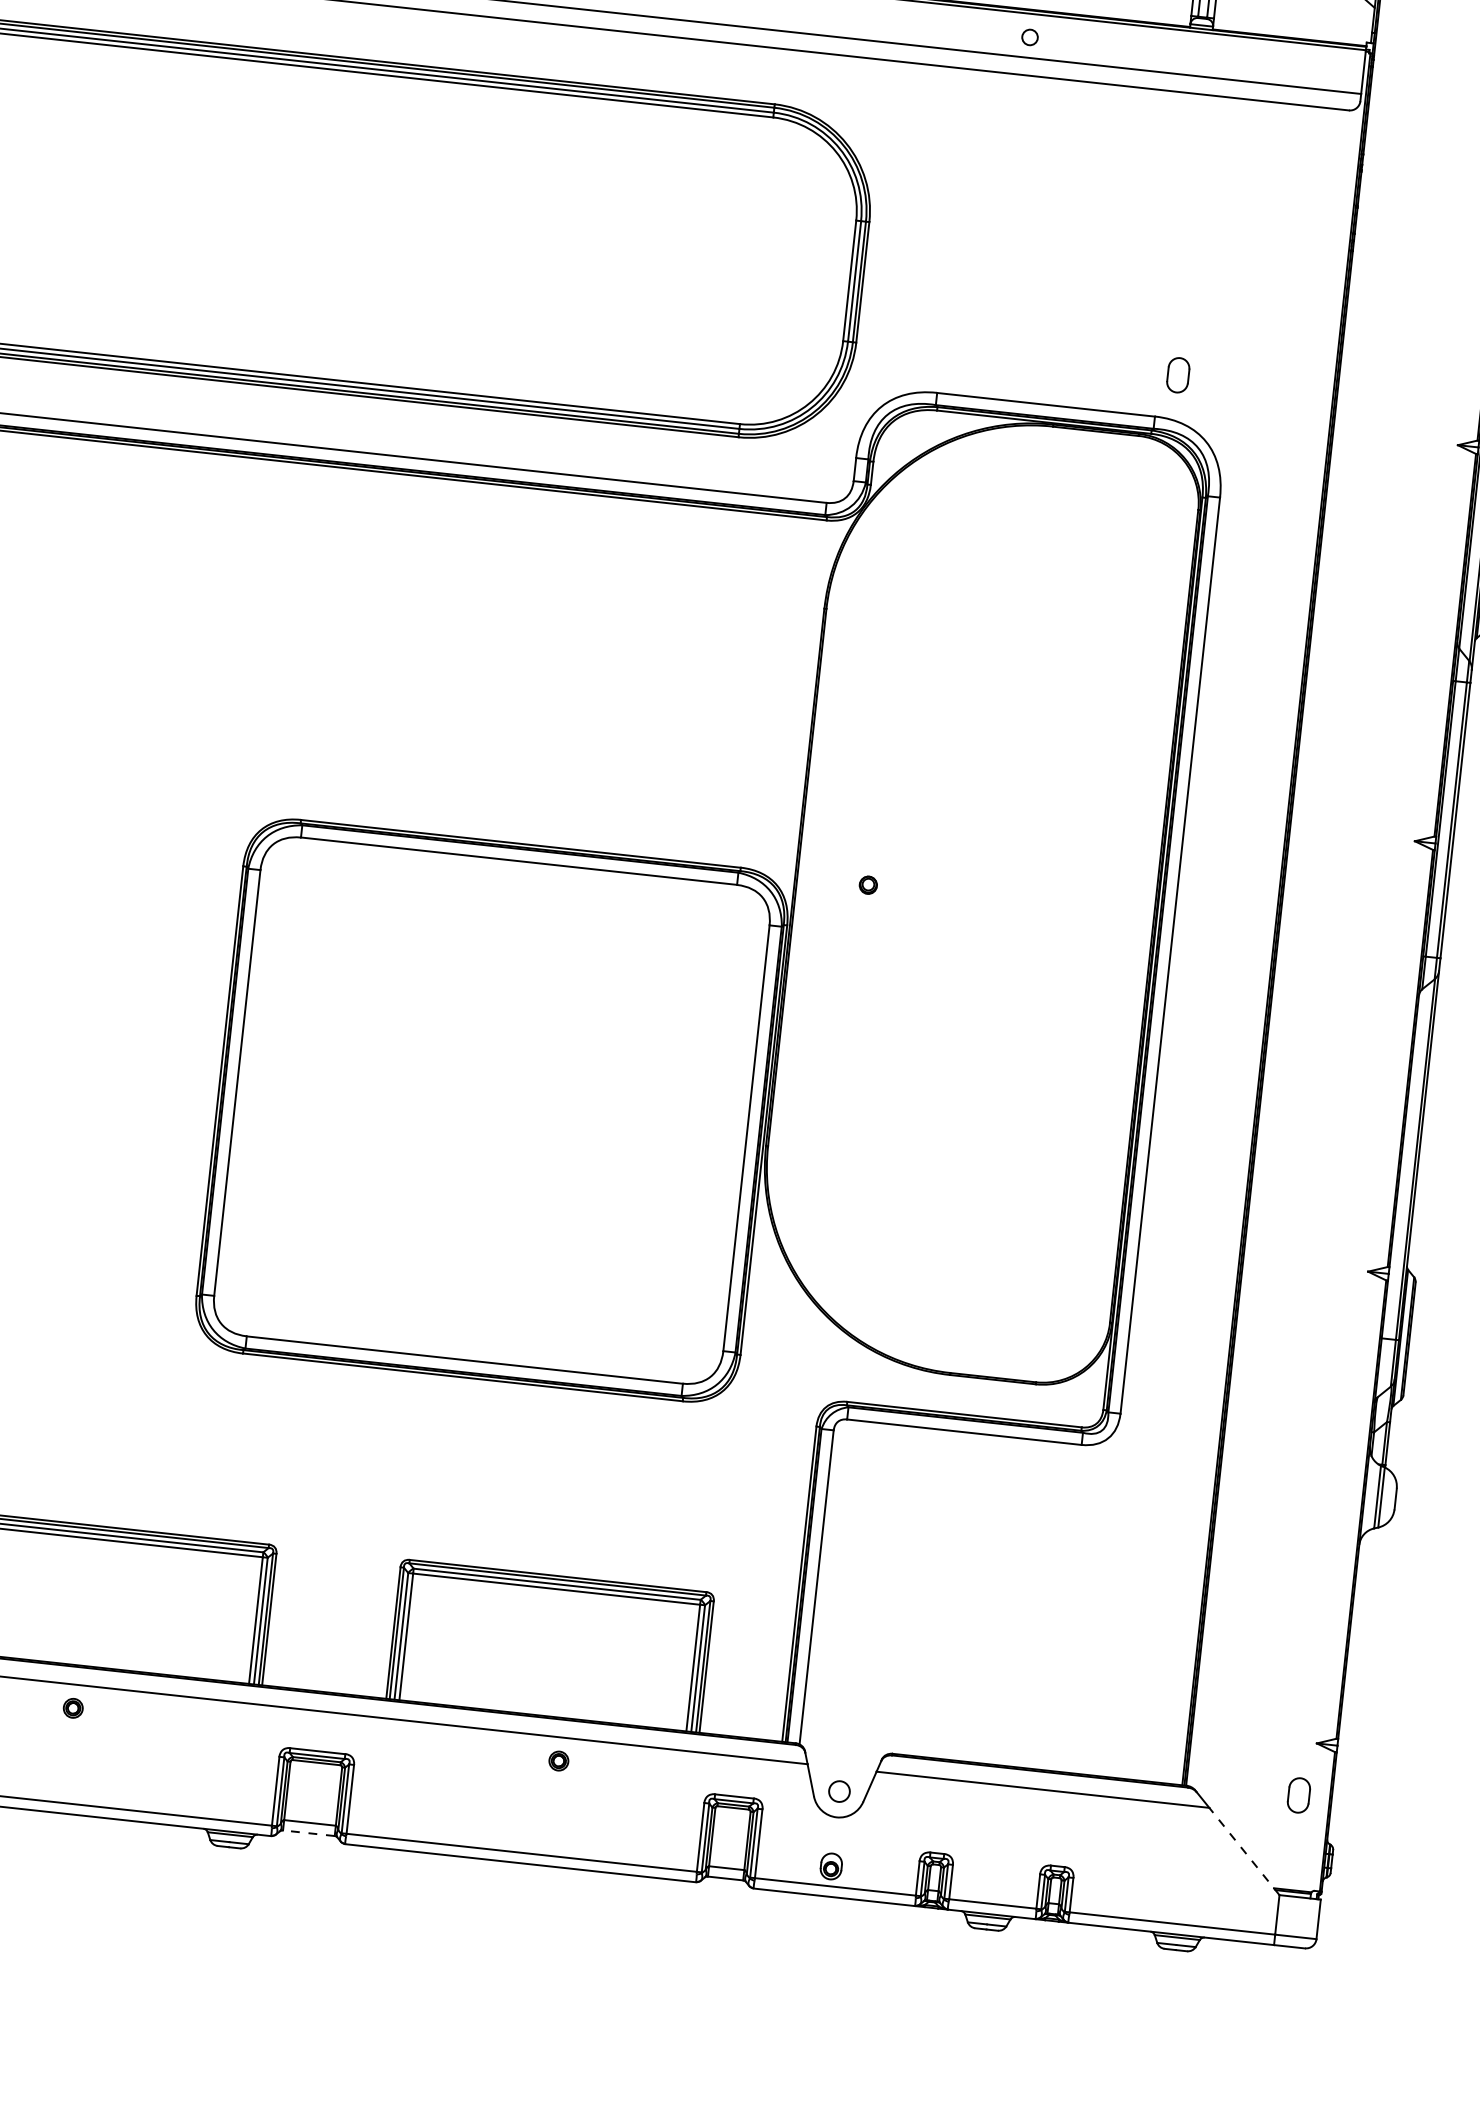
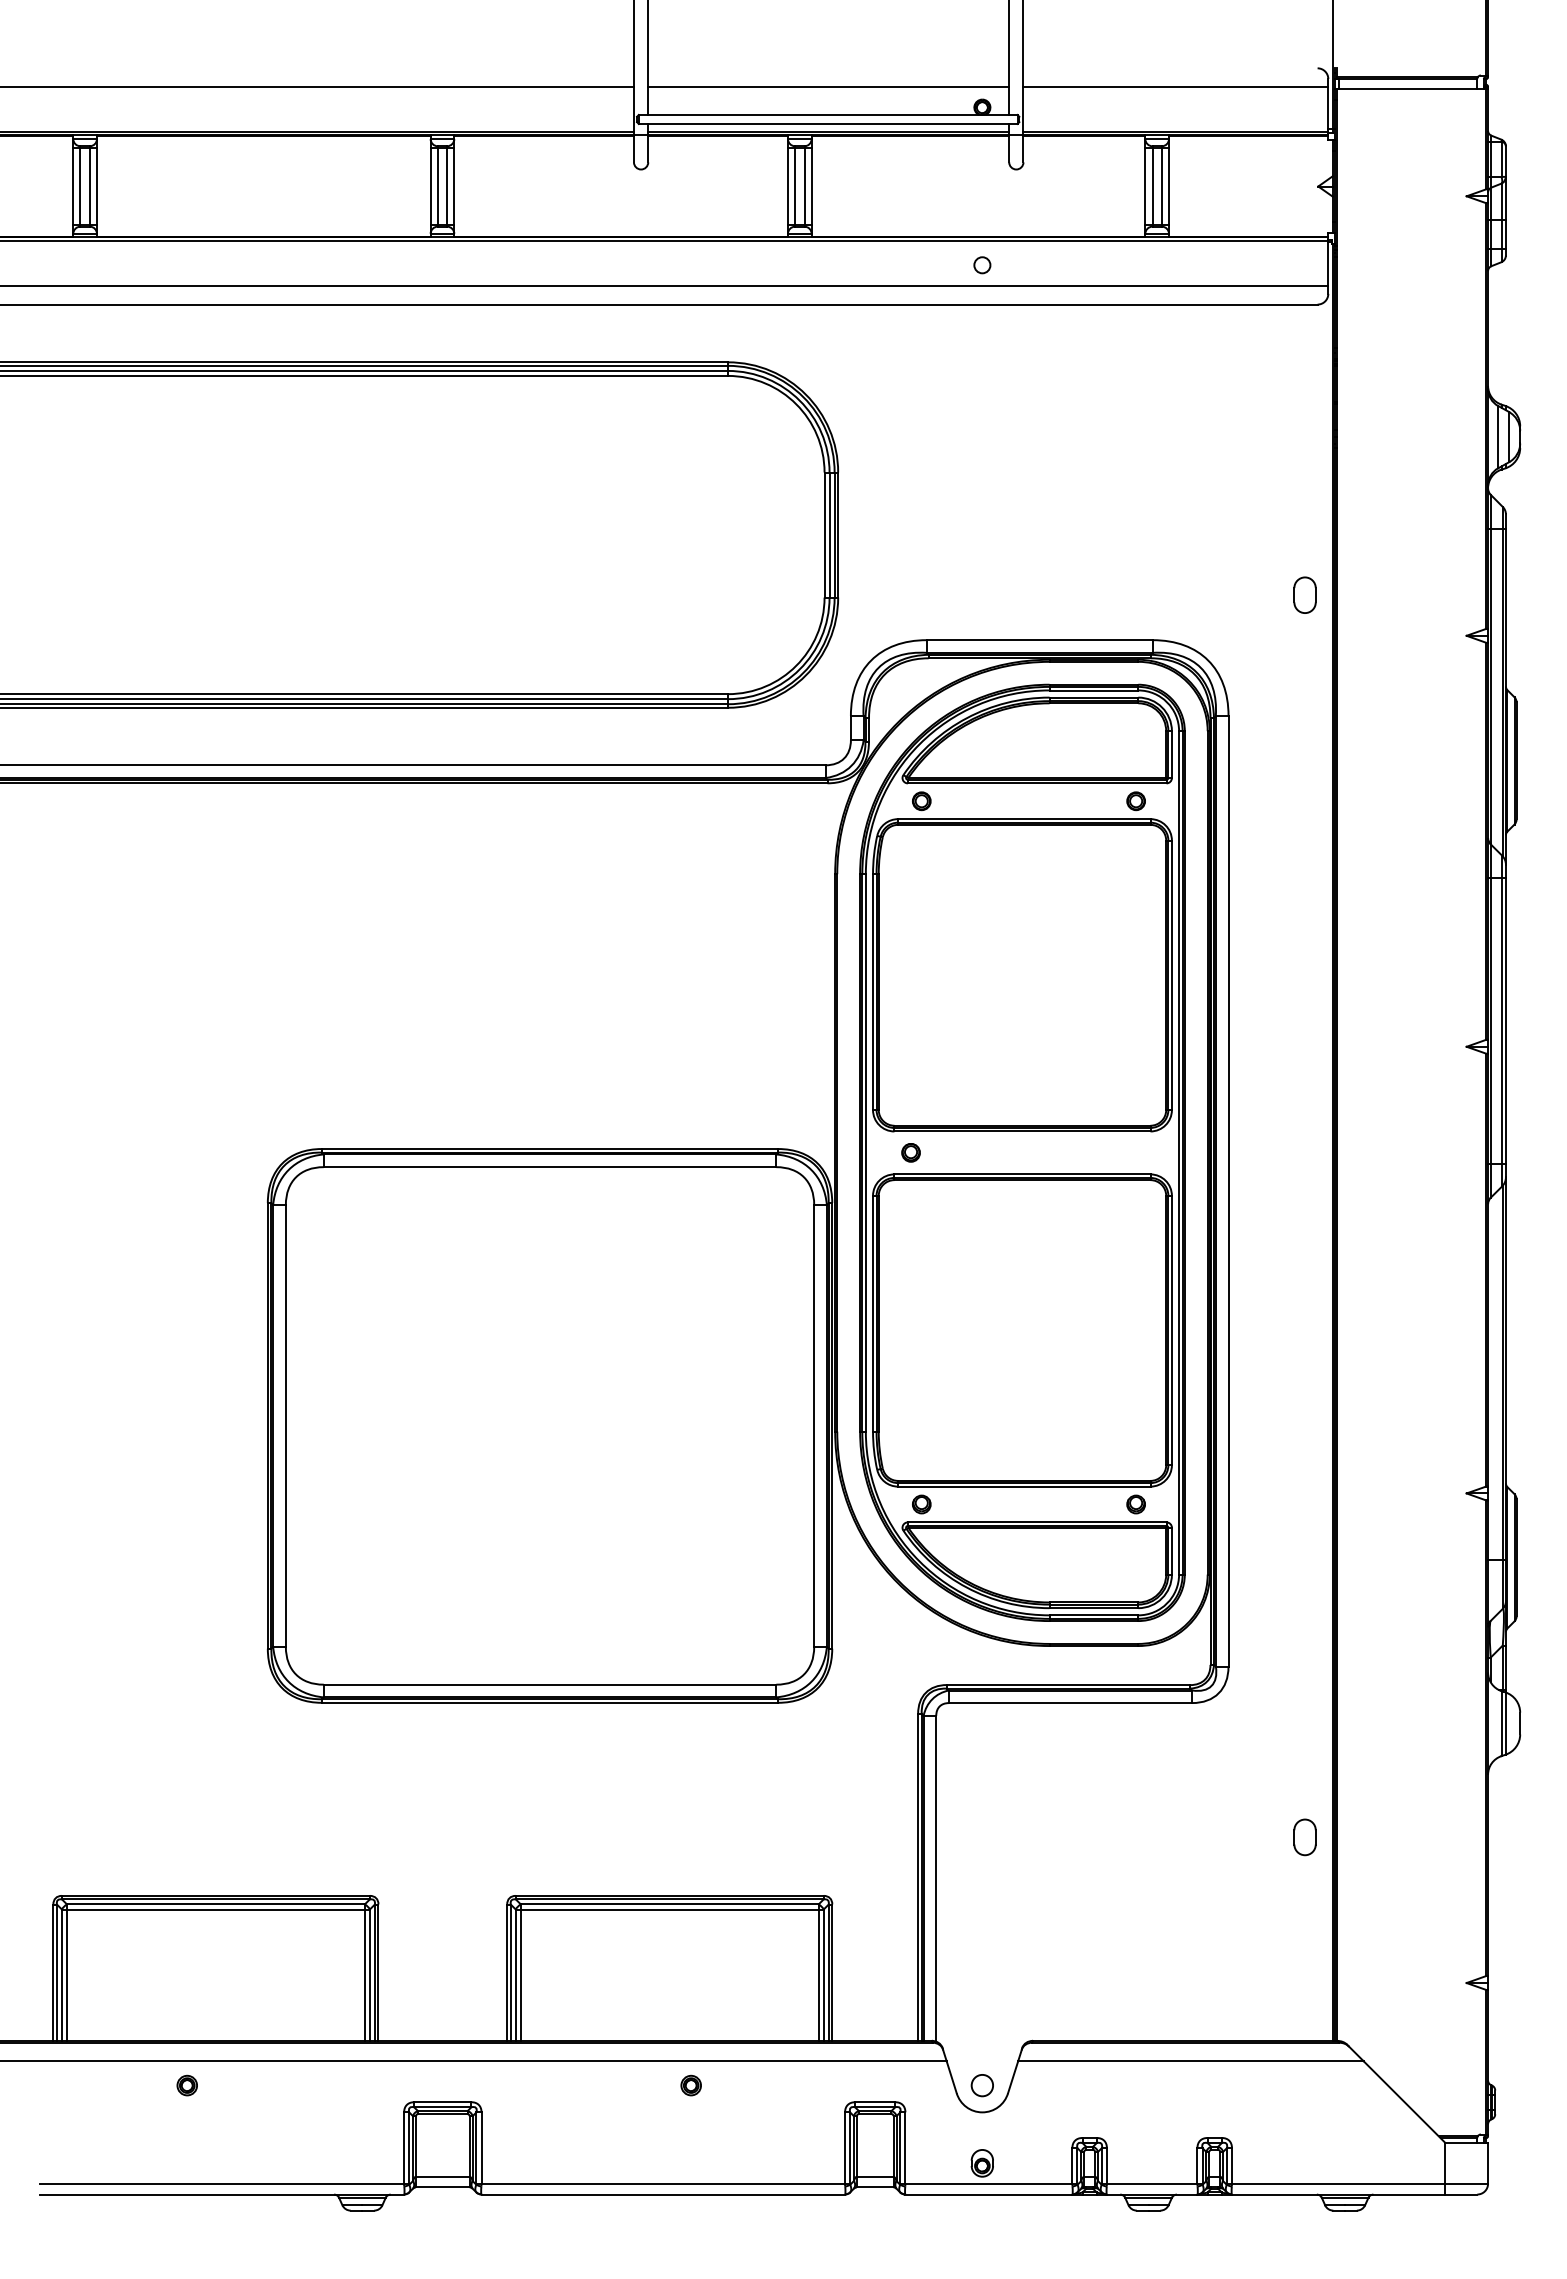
part: (1177, 374) -> (1304, 594), moved
part: (975, 896) -> (1022, 1152), added
part: (1298, 1795) -> (1304, 1837), moved
line: (308, 1833) -> (442, 2187), dashed -> solid
line: (1244, 1851) -> (1404, 2101), dashed -> solid

